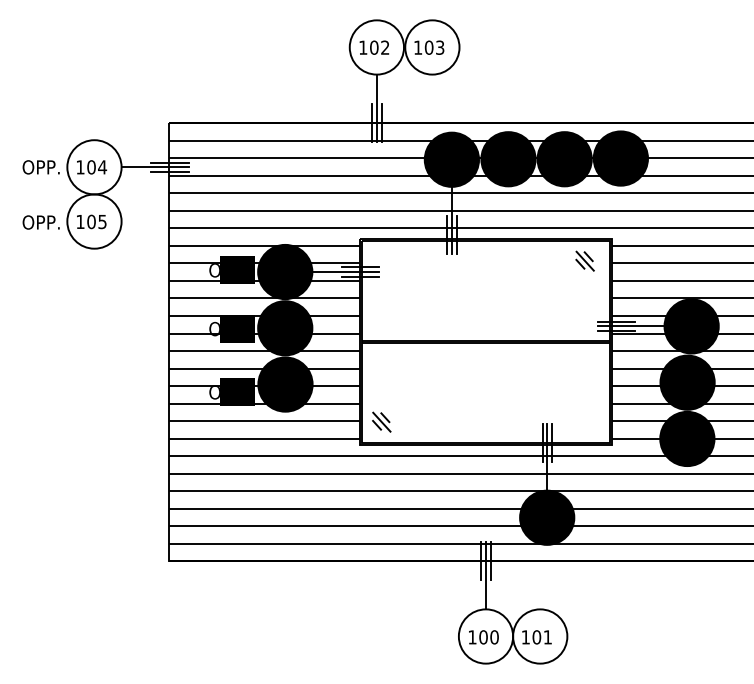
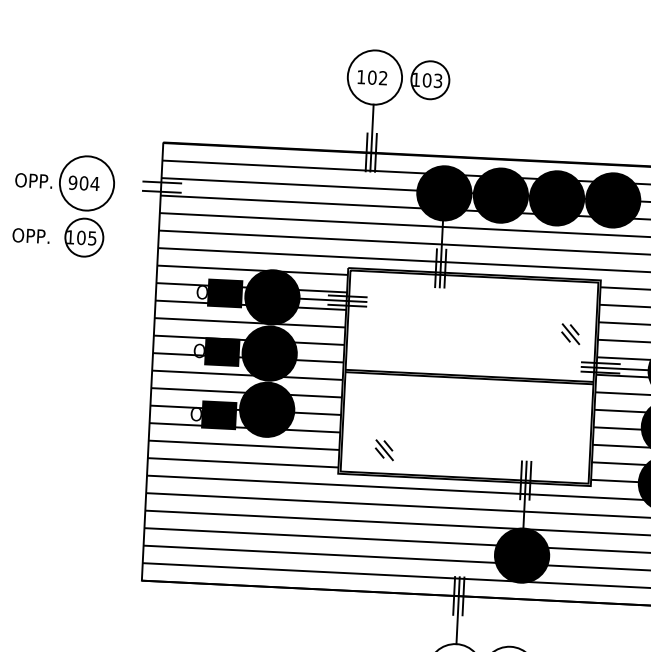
circle: (432, 47) -> (430, 80), size x0.7
text: (80, 167) -> (73, 182), 104 -> 904
line: (154, 167) -> (146, 186), removed
circle: (94, 221) -> (84, 237), size x0.7
part: (584, 260) -> (570, 333), moved
part: (381, 421) -> (384, 449), moved

